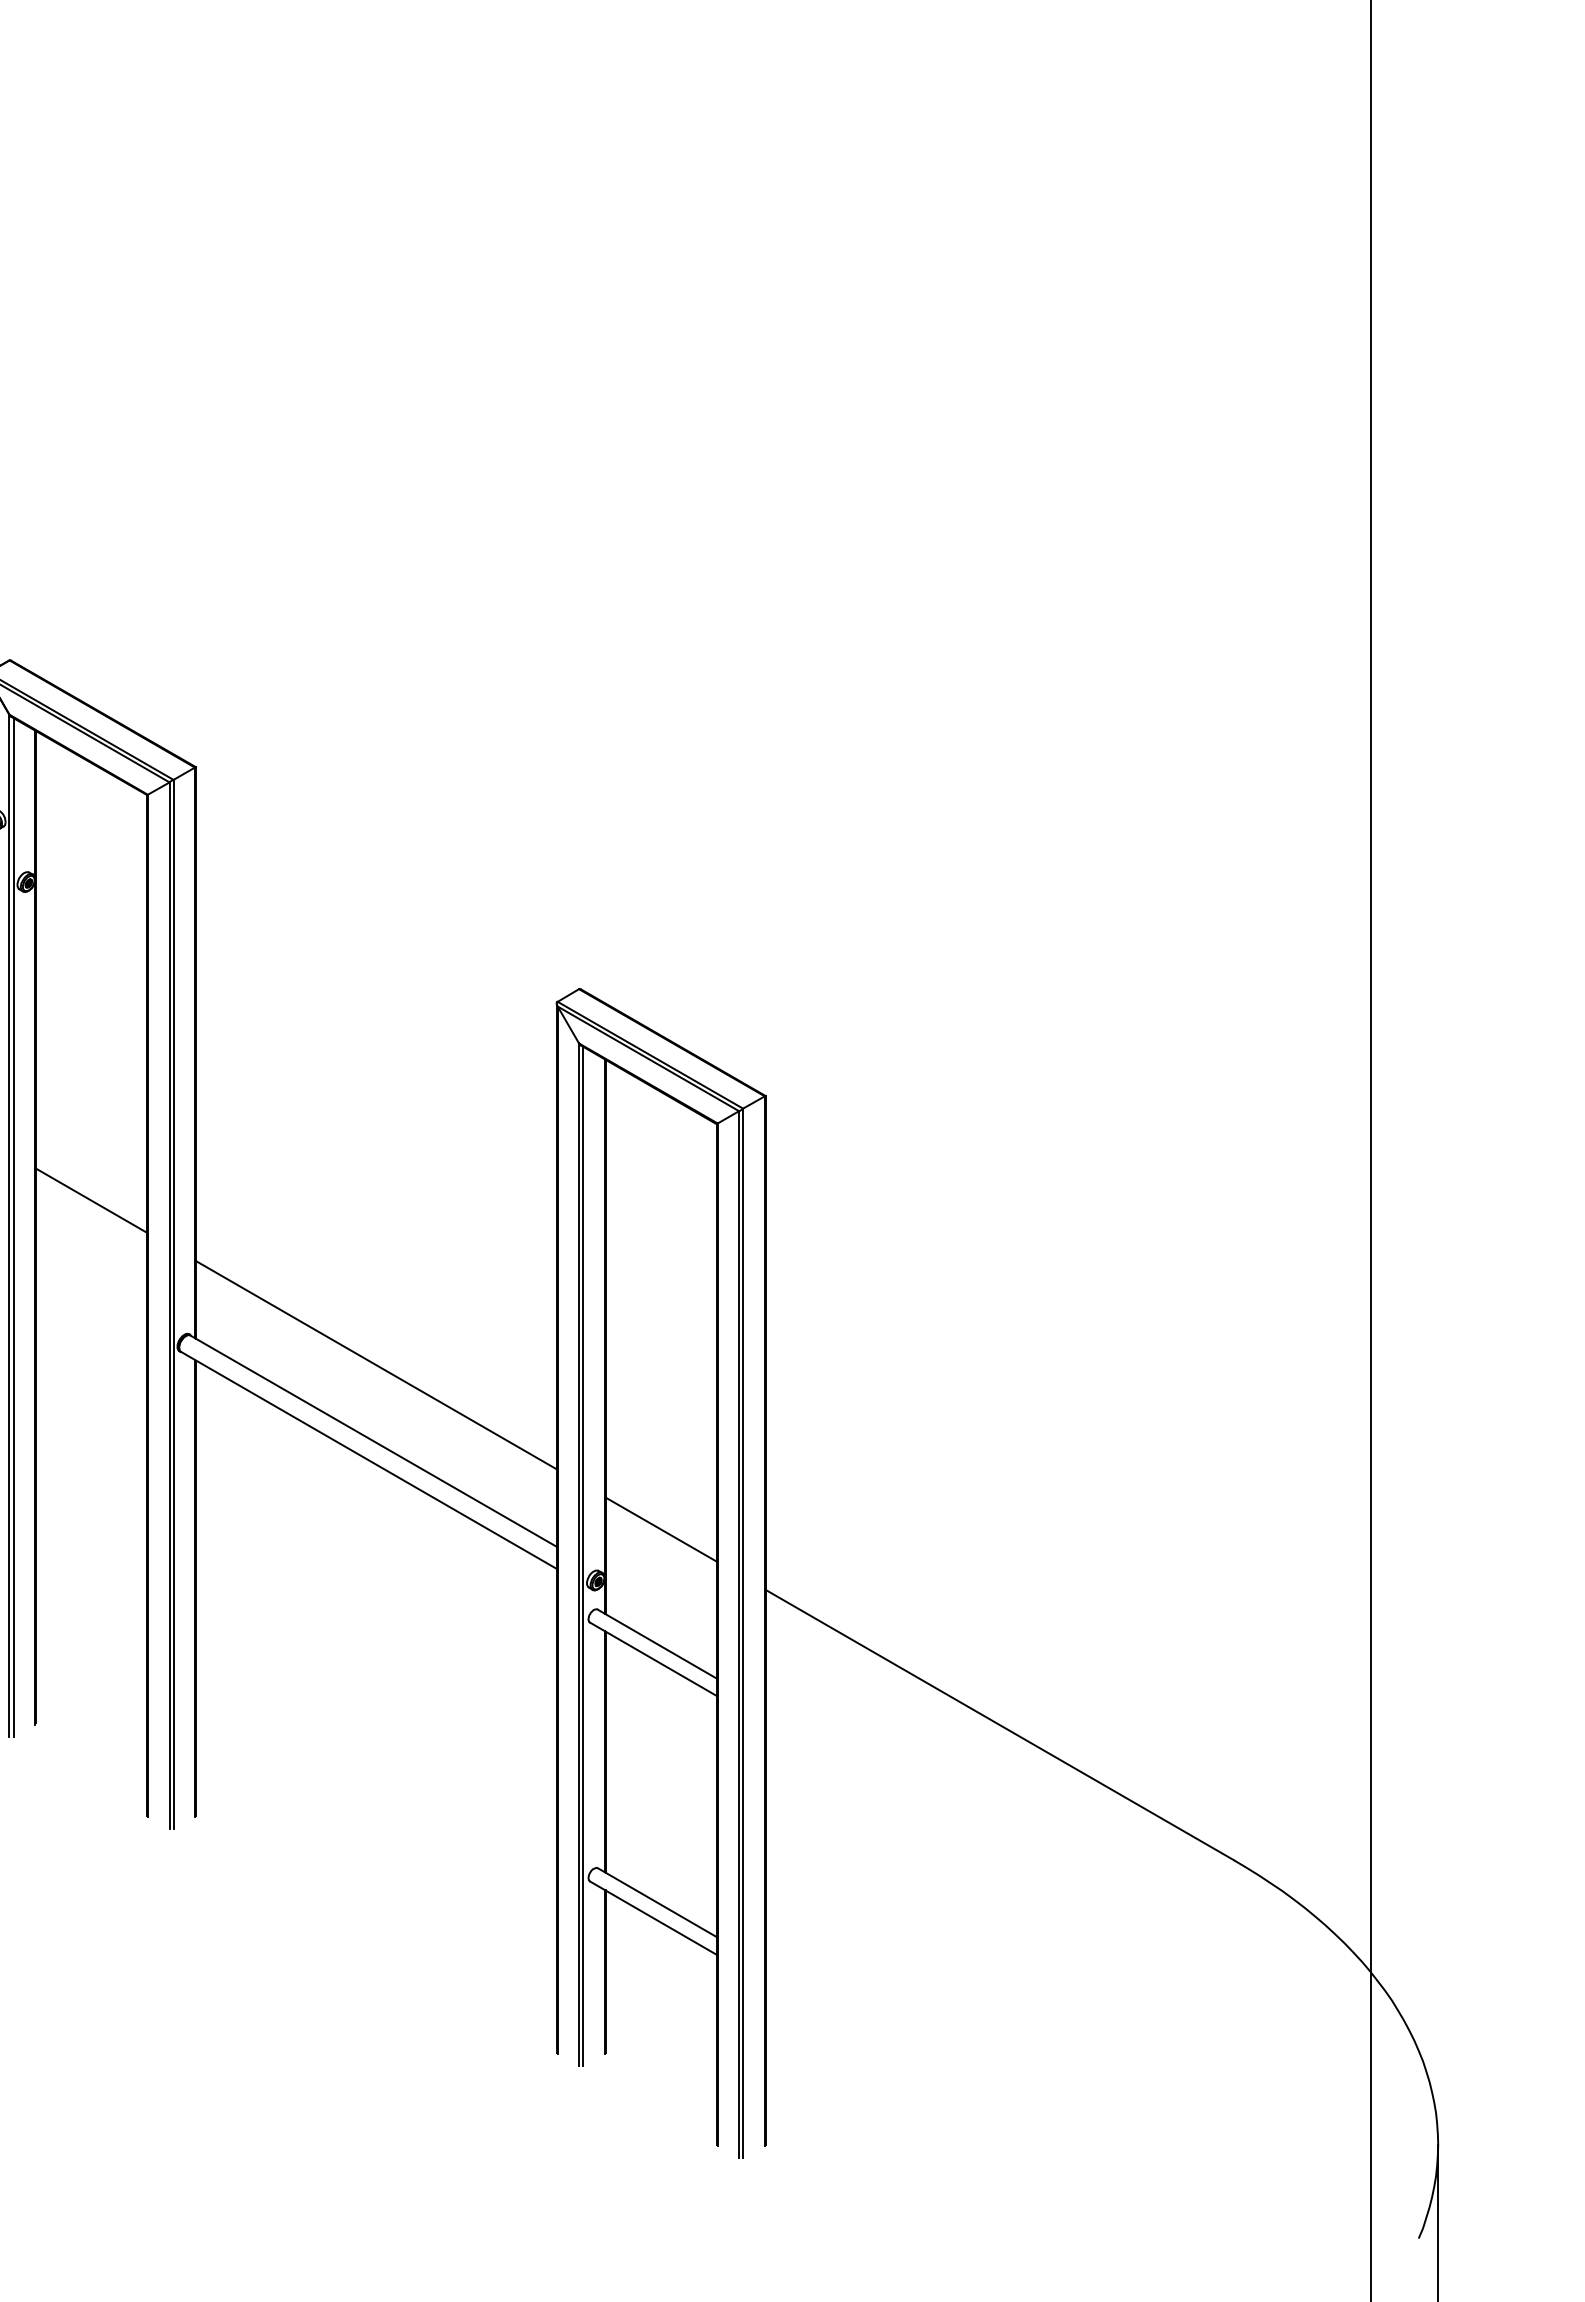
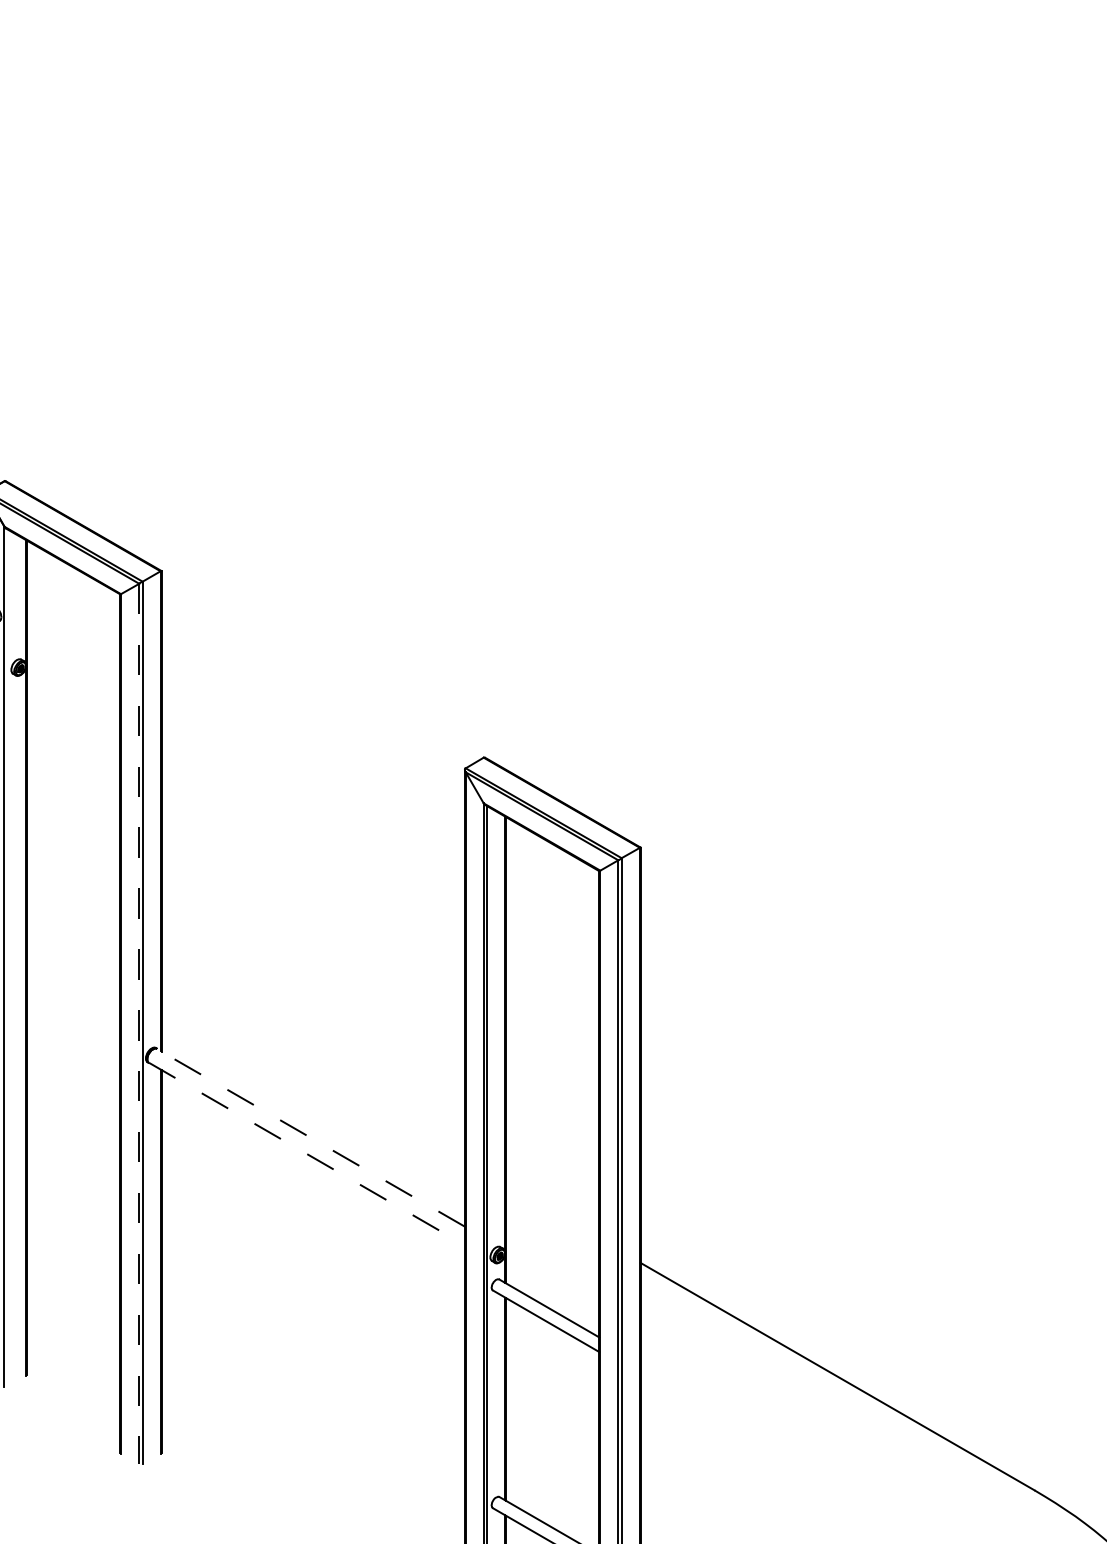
line: (91, 1200) -> (73, 935), removed
line: (13, 1227) -> (8, 958), removed
line: (169, 1305) -> (139, 1023), solid -> dashed
line: (376, 1365) -> (313, 1074), removed
line: (373, 1440) -> (310, 1137), solid -> dashed
line: (368, 1460) -> (306, 1154), solid -> dashed
line: (660, 1529) -> (552, 1212), removed

